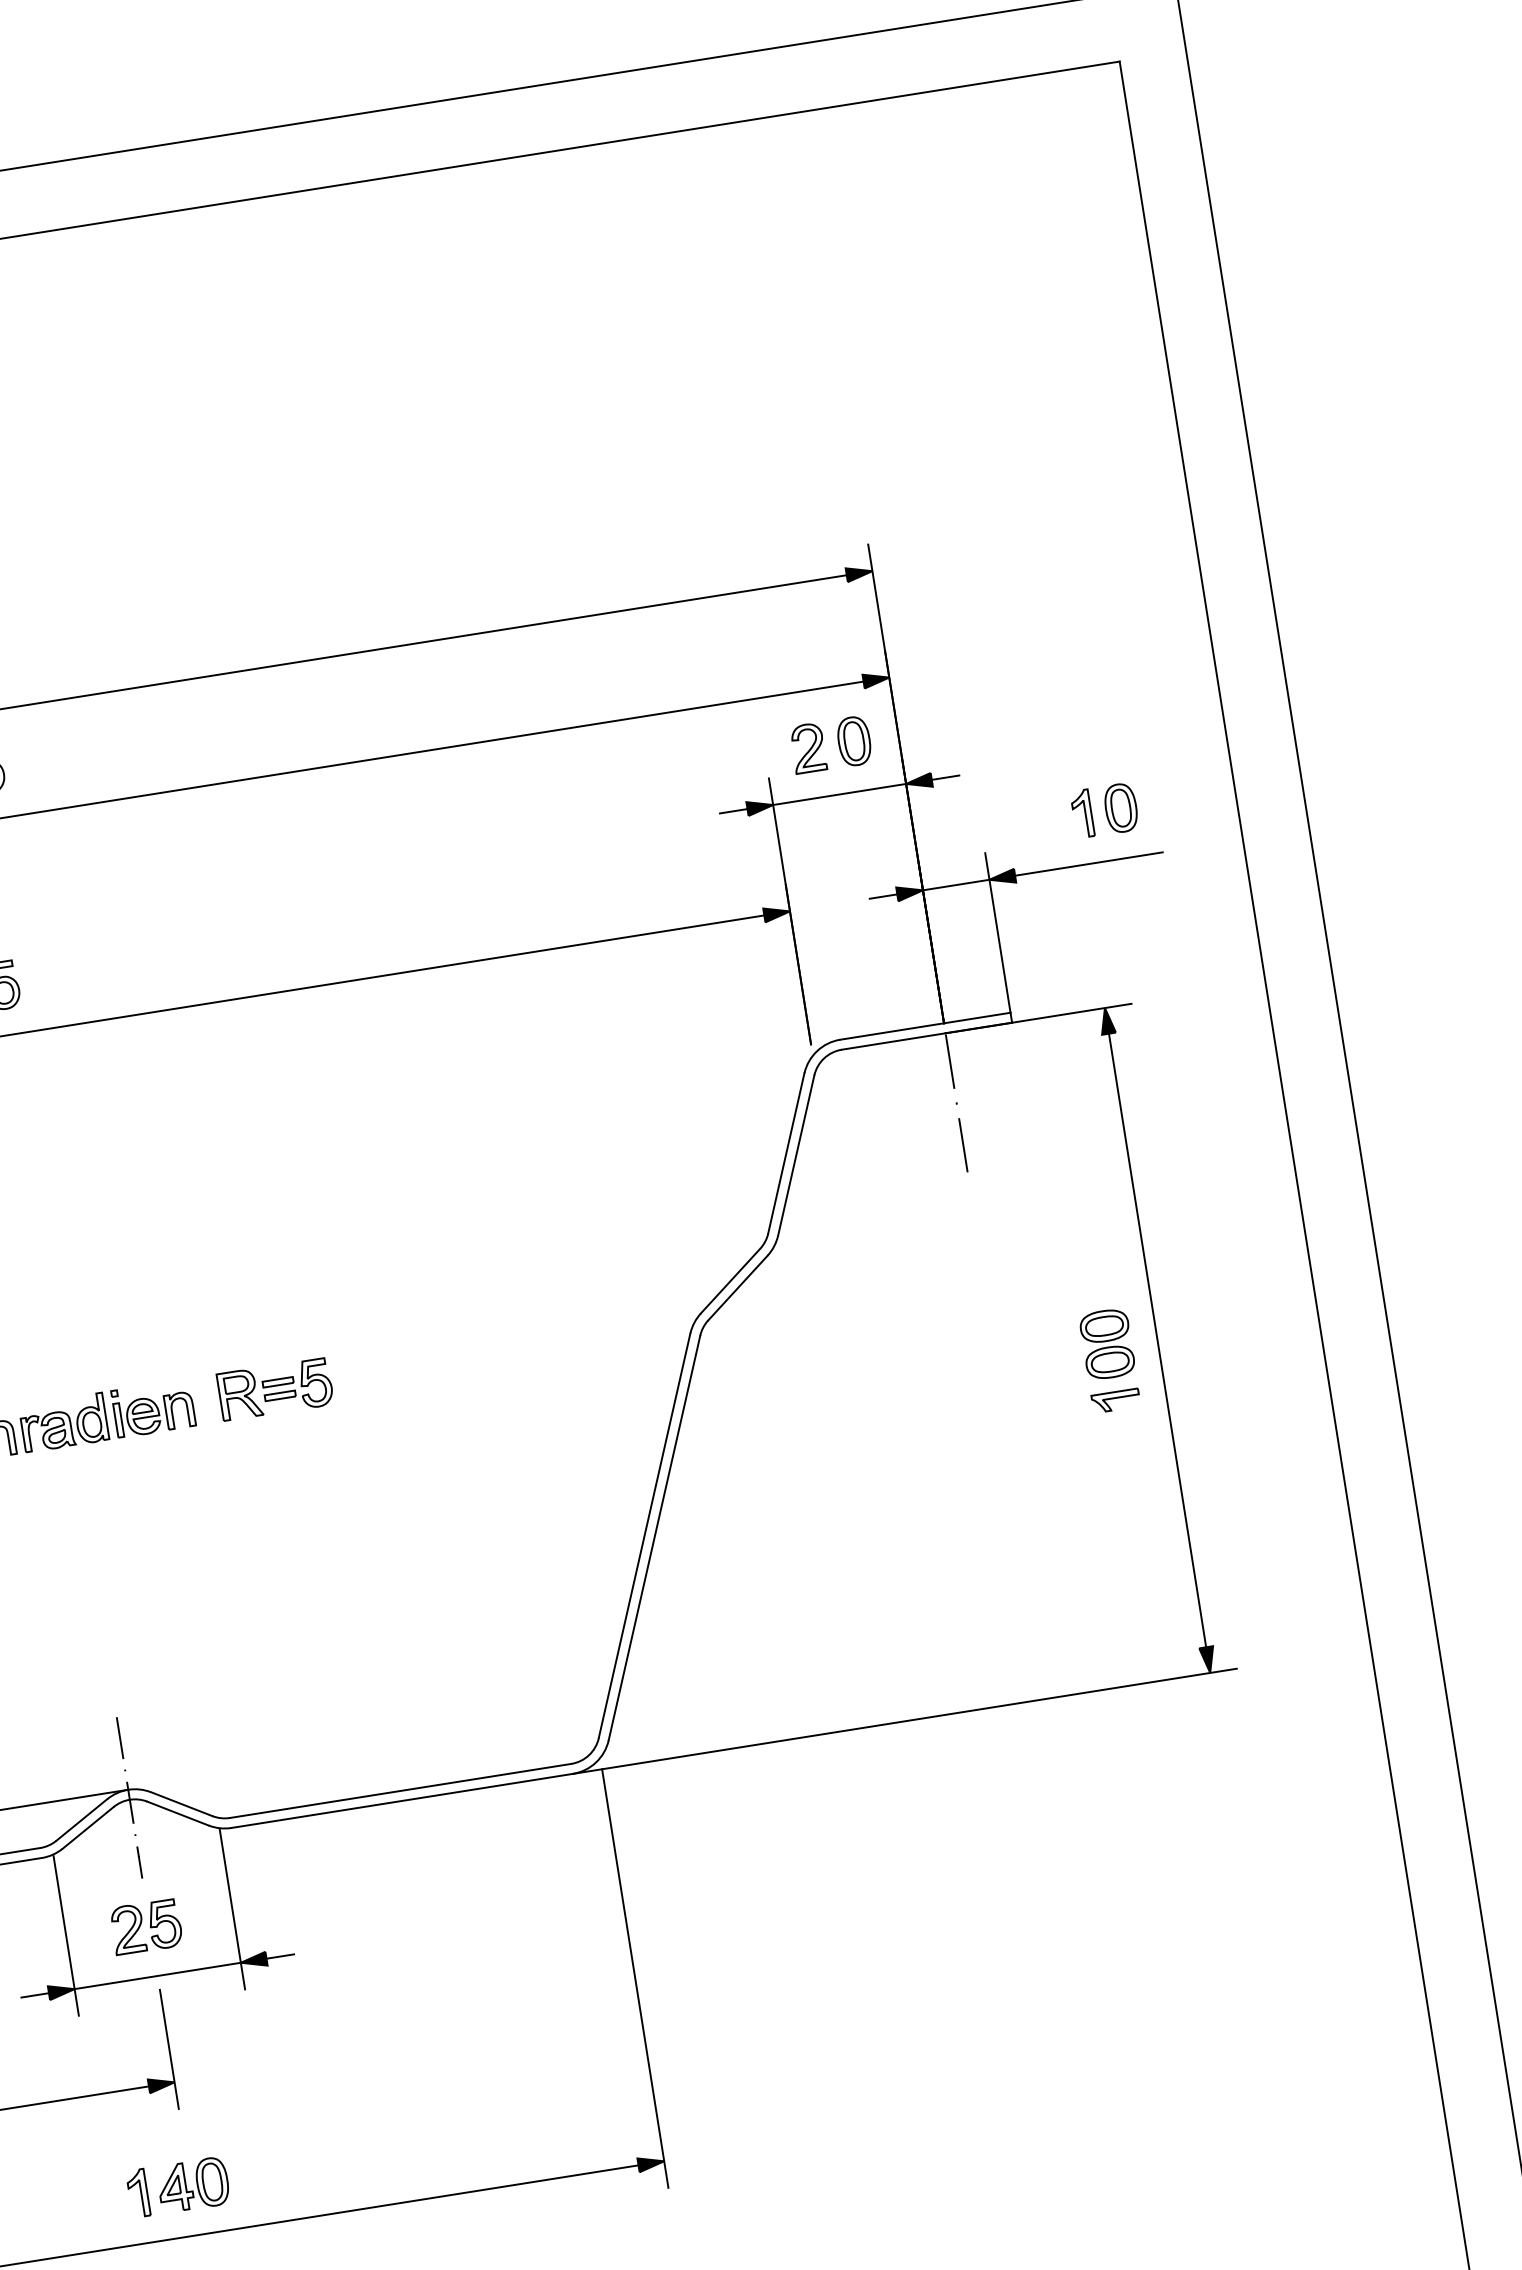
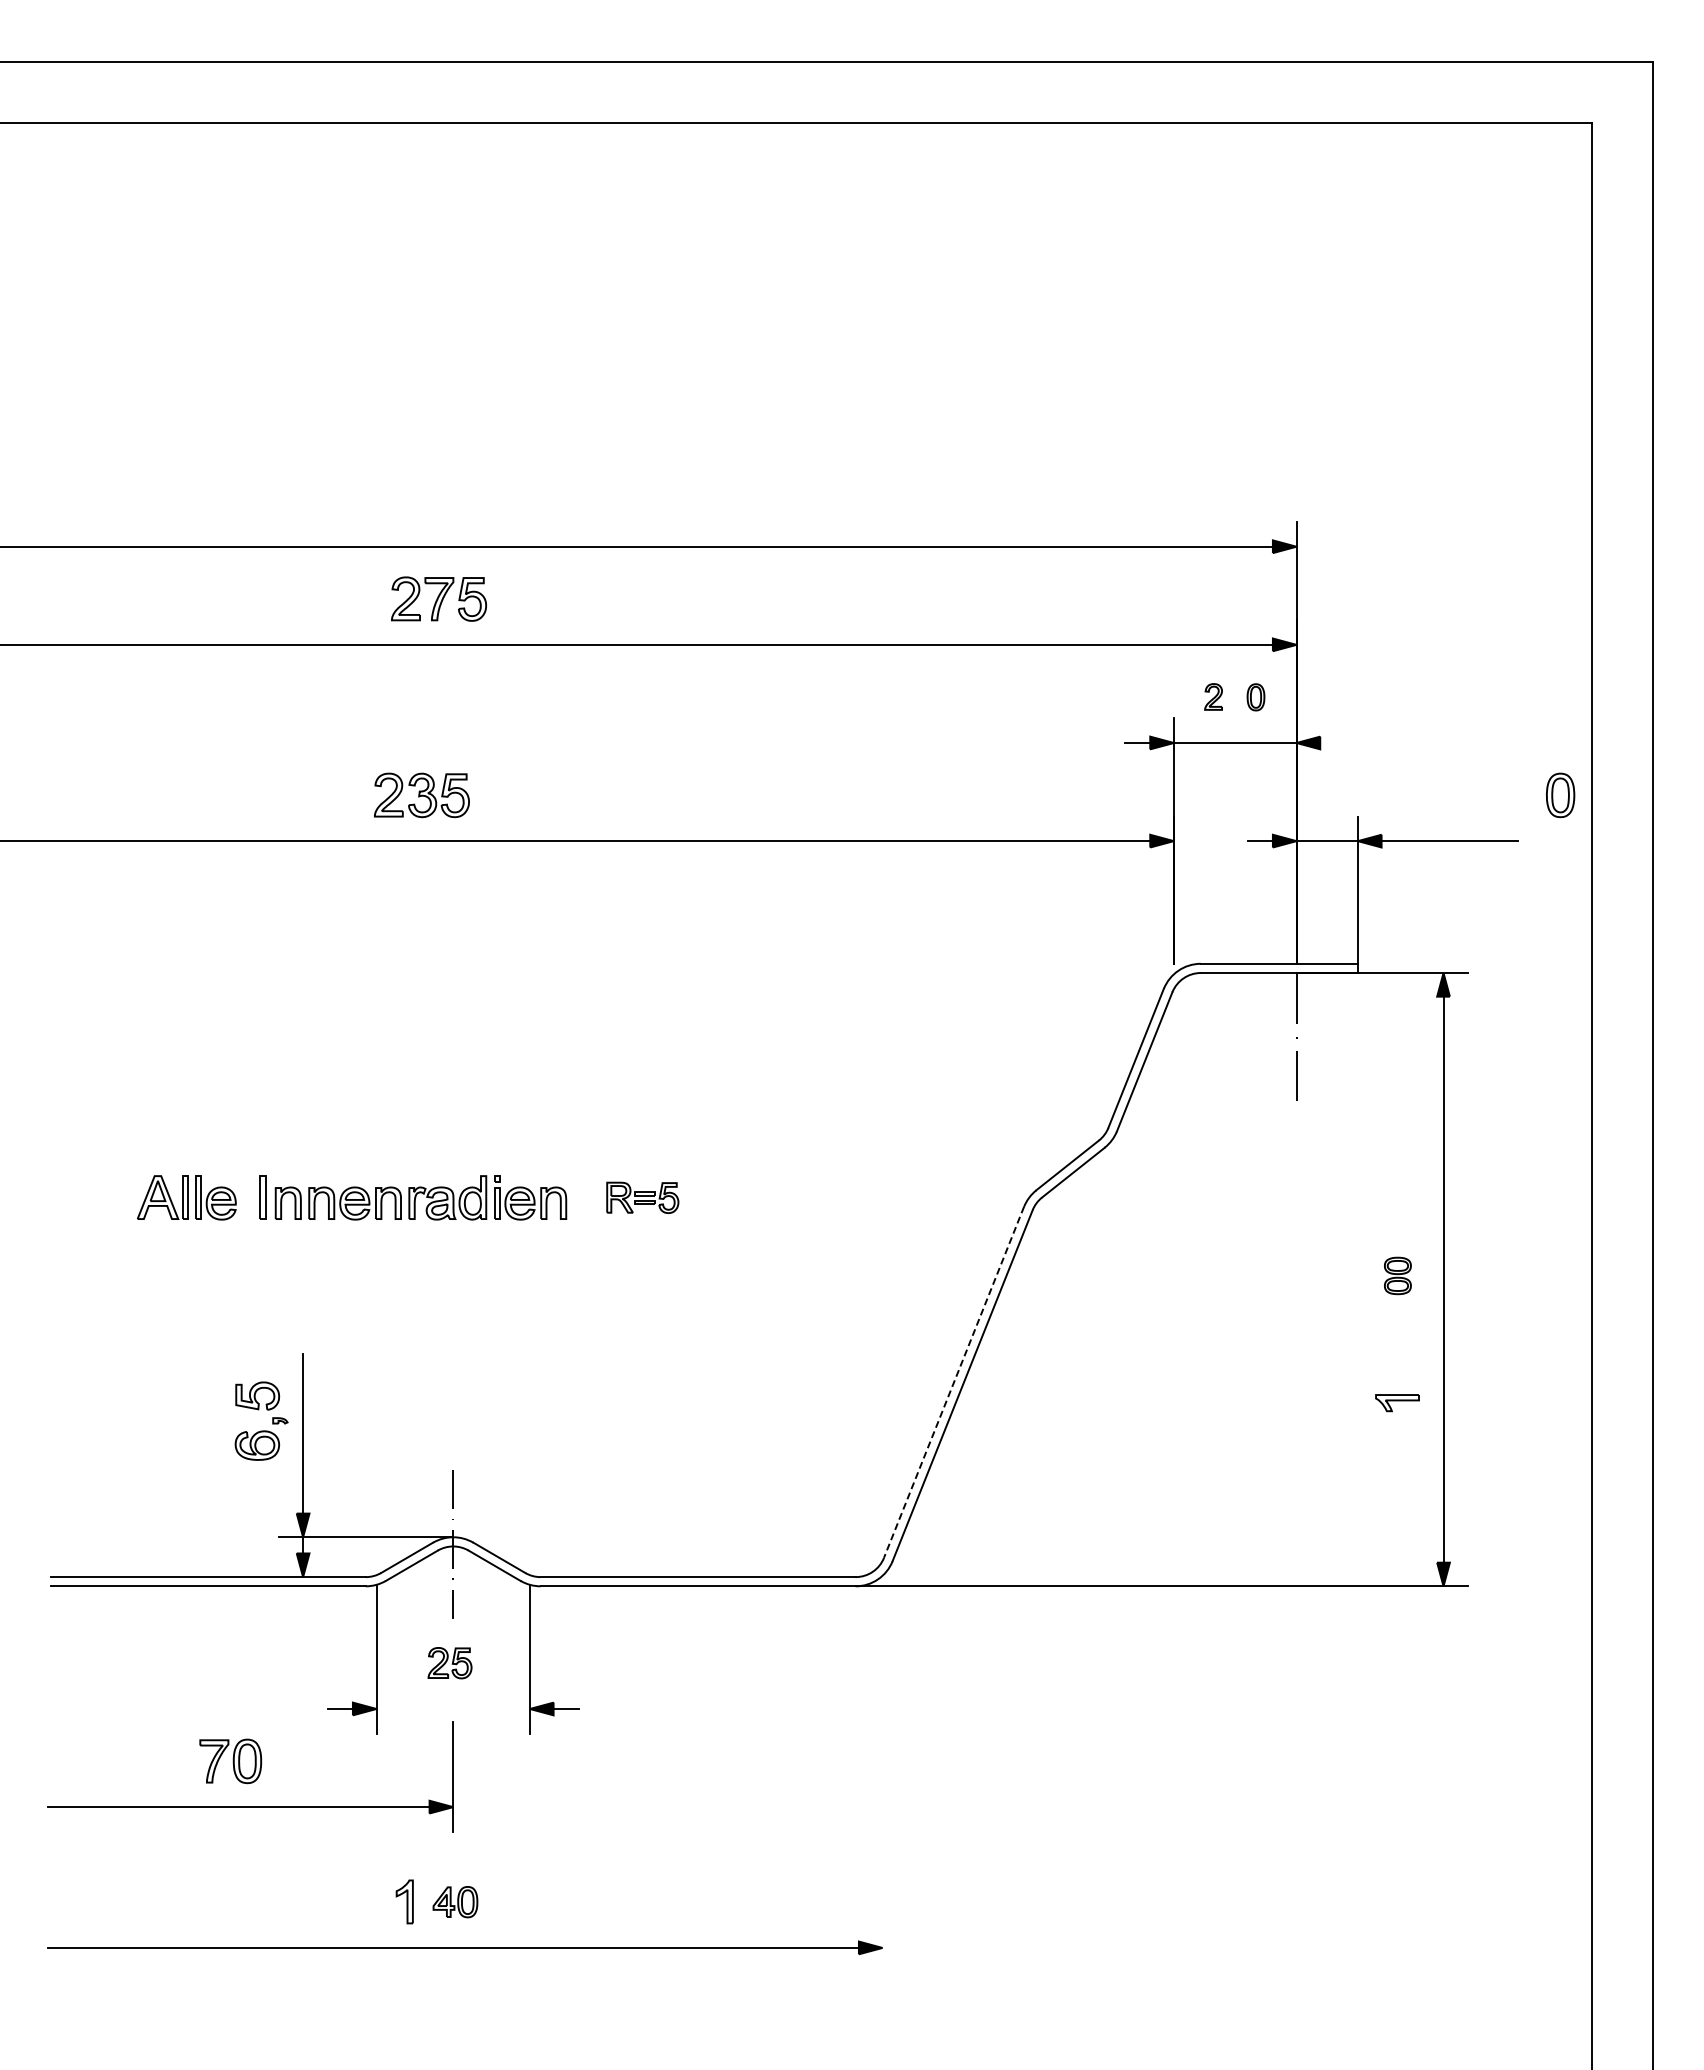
part: (853, 741) -> (1255, 697), size x0.6
part: (808, 747) -> (1213, 696), size x0.6
line: (945, 778) -> (1332, 743), removed
part: (1121, 808) -> (1560, 795), moved
part: (1081, 813) -> (1450, 794), removed
part: (1106, 1343) -> (1397, 1275), size x0.6
part: (275, 1388) -> (642, 1197), size x0.7
part: (1116, 1401) -> (1397, 1403), moved
line: (645, 1535) -> (954, 1382), solid -> dashed
part: (145, 1926) -> (449, 1662), size x0.7
line: (156, 1975) -> (452, 1708), removed
line: (635, 1978) -> (882, 1779), removed
part: (193, 2184) -> (455, 1901), size x0.7

